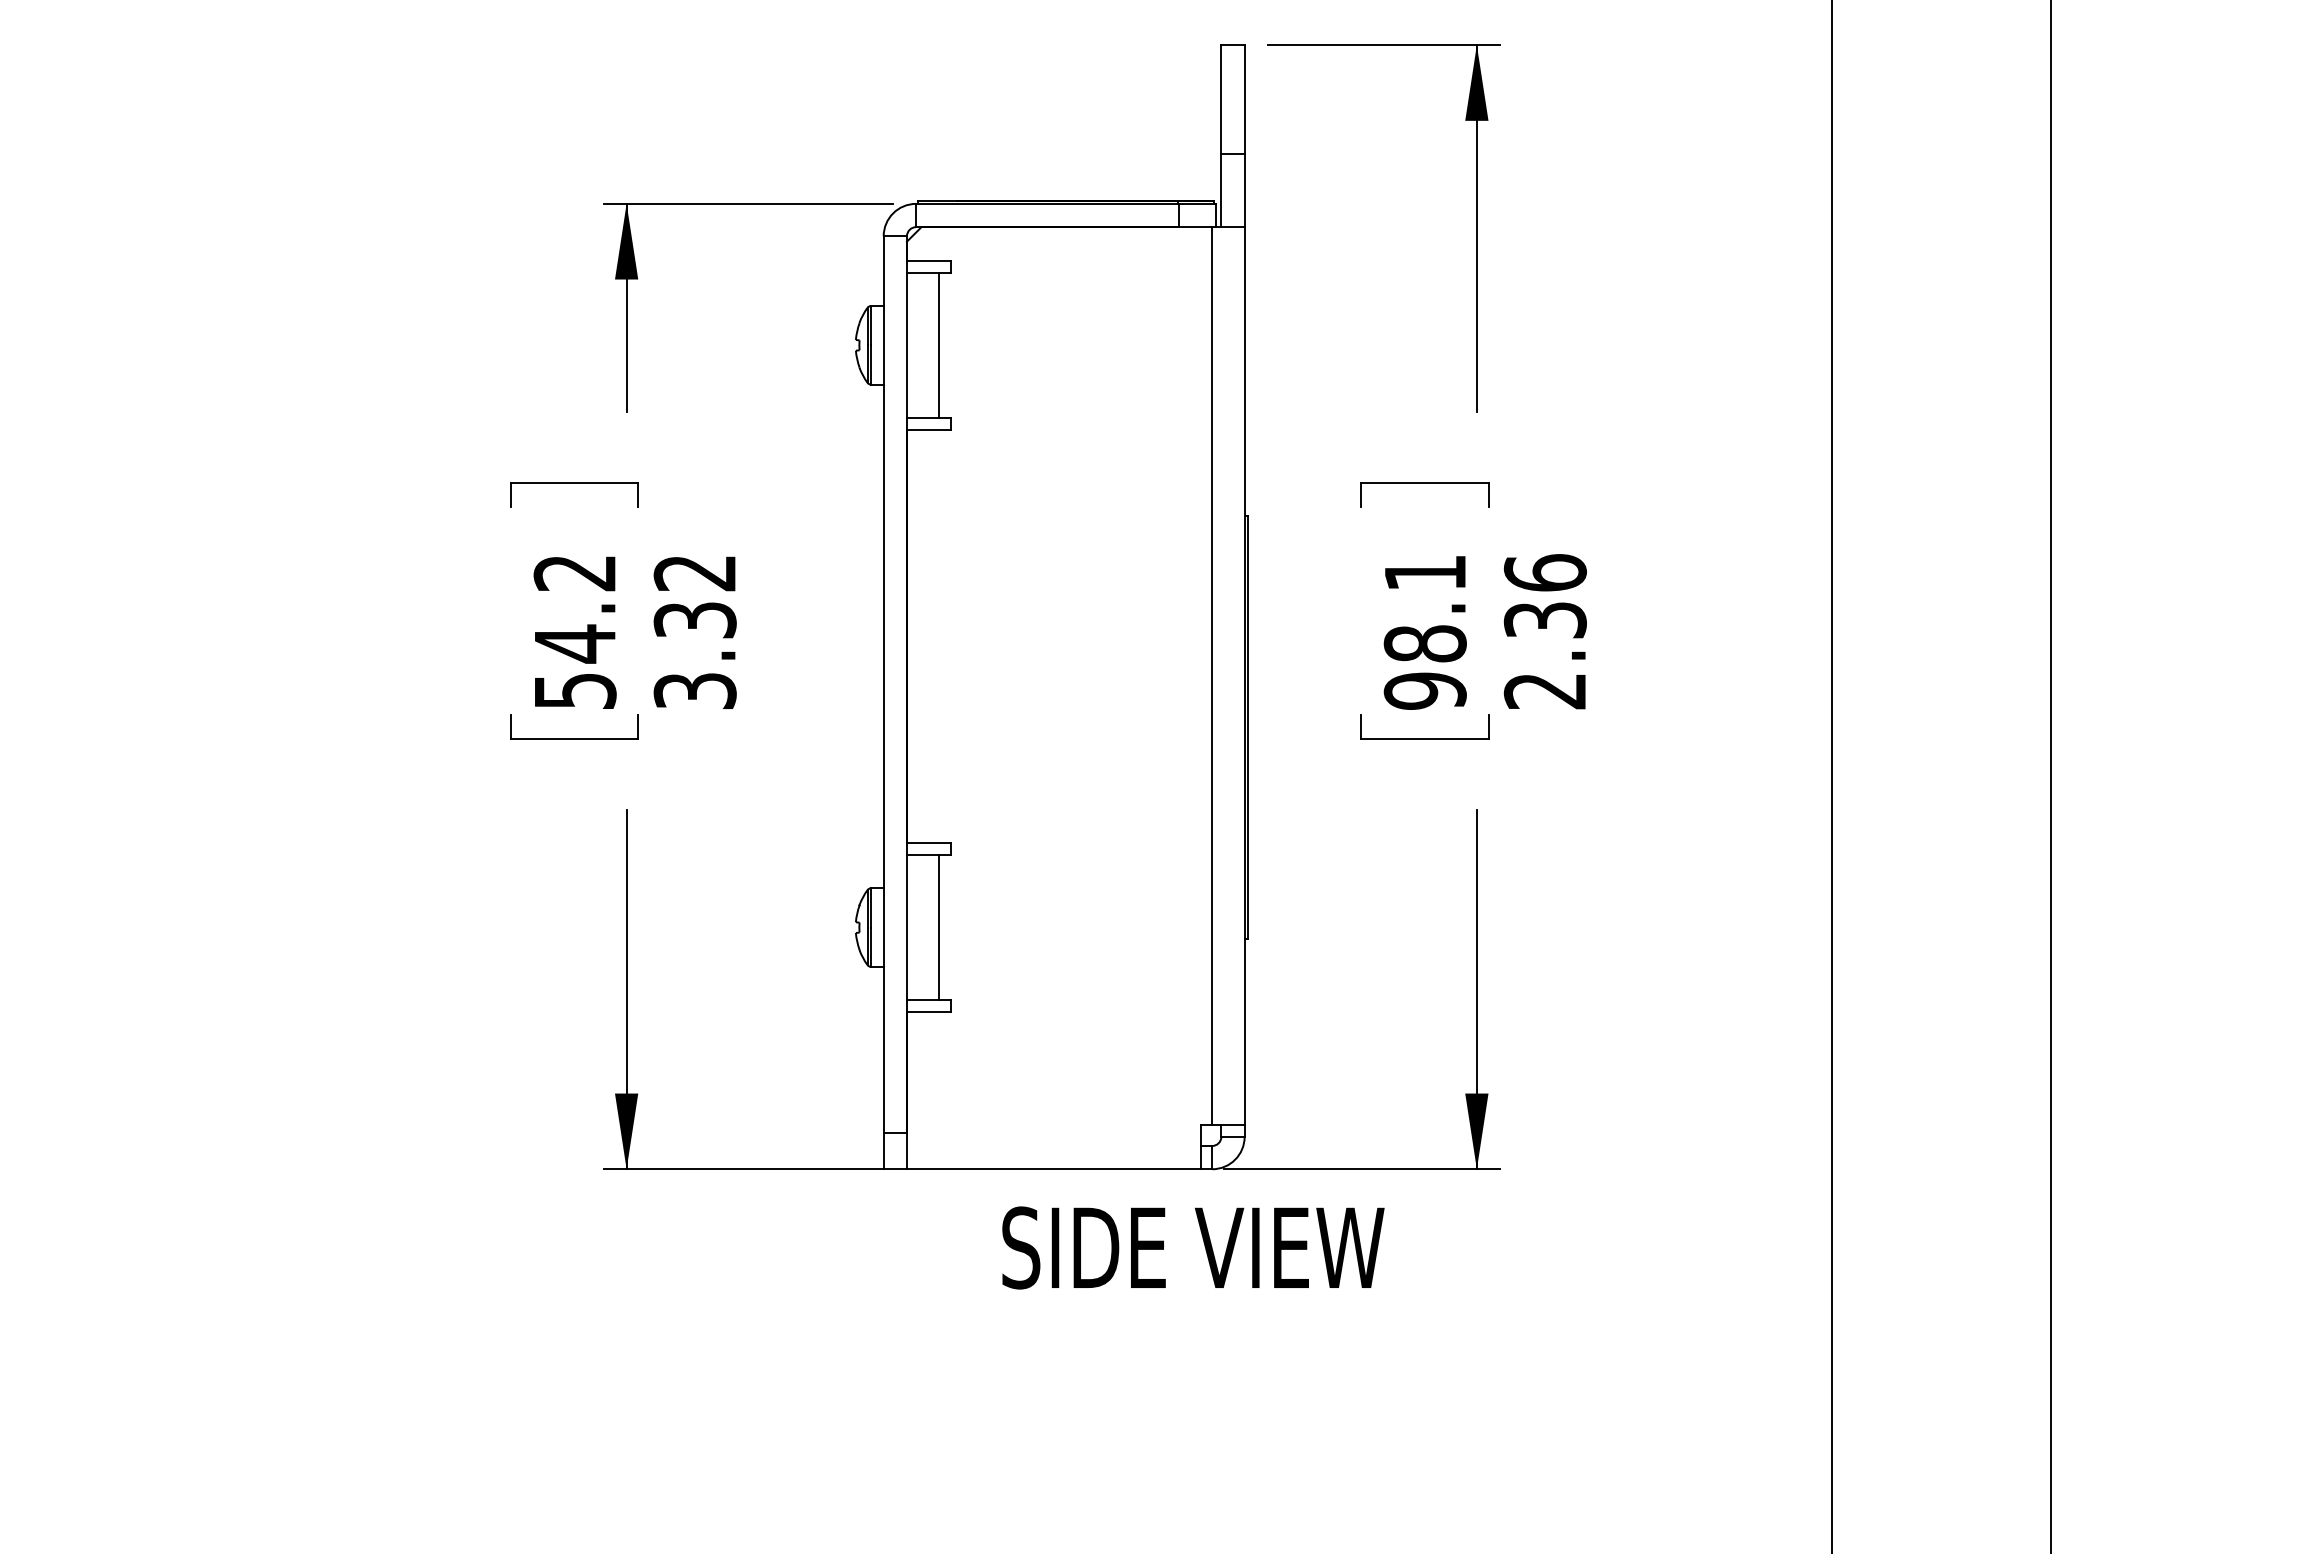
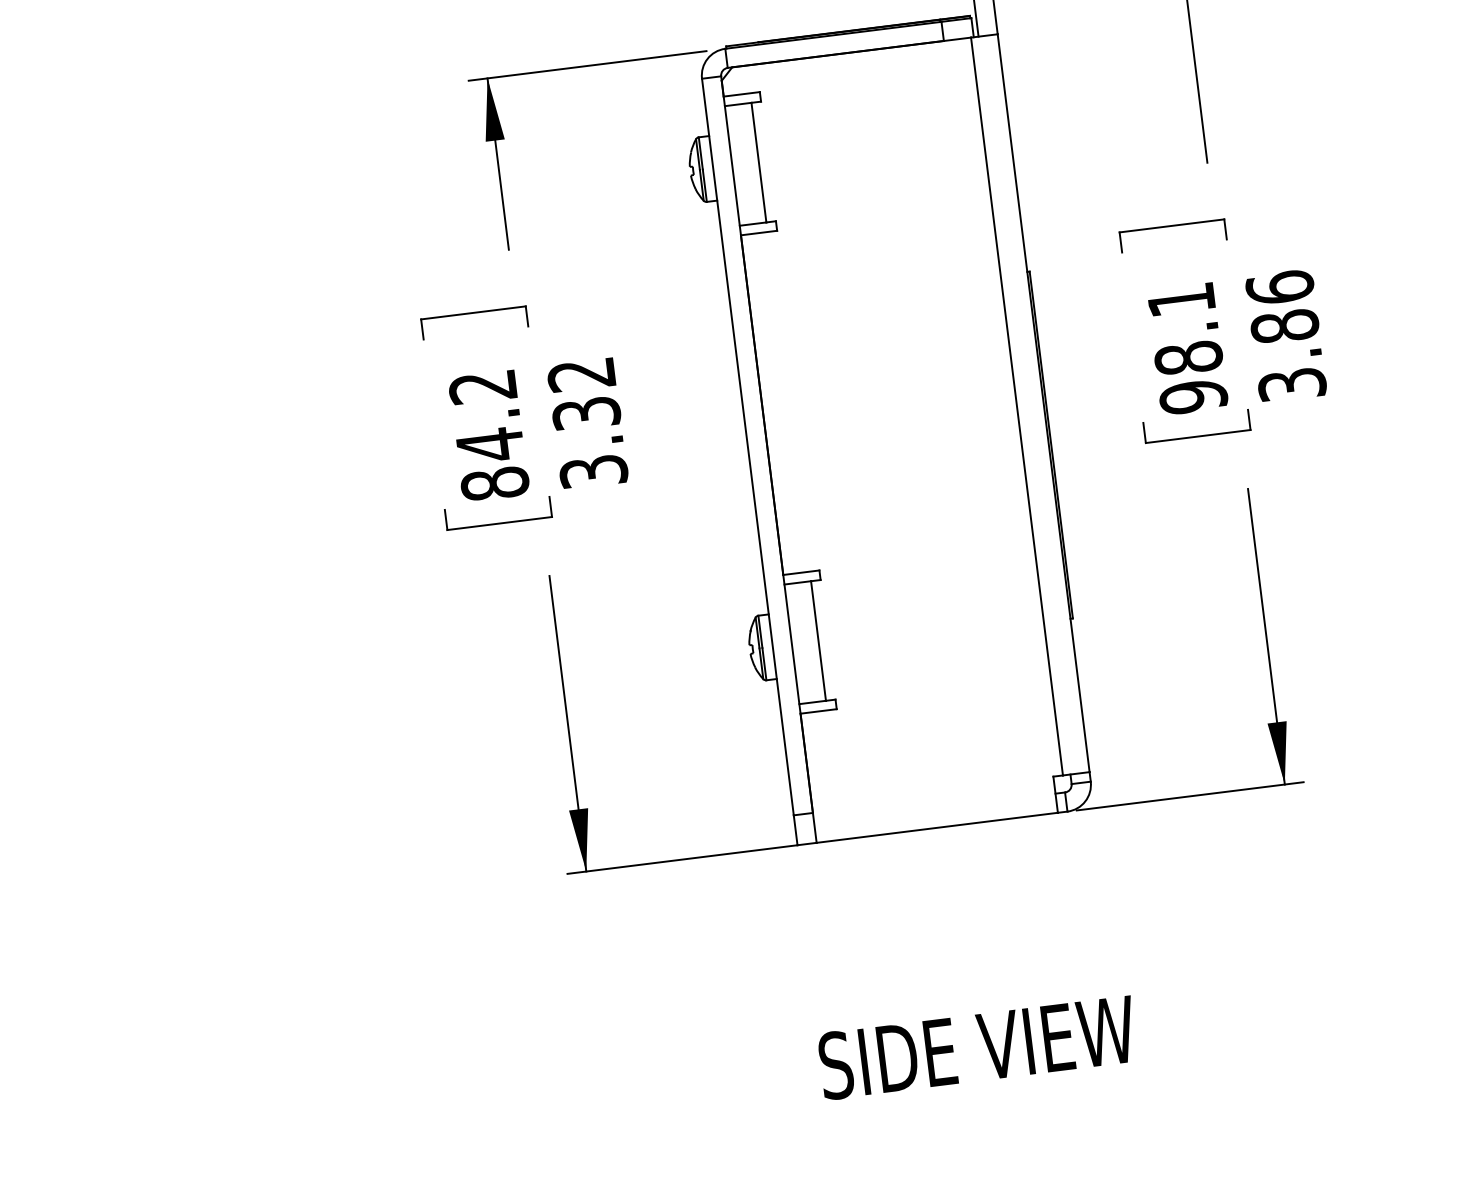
text: (1544, 655) -> (1287, 355), 2.36 -> 3.86
text: (574, 690) -> (494, 483), 54.2 -> 84.2
text: (1193, 1247) -> (977, 1047), moved

